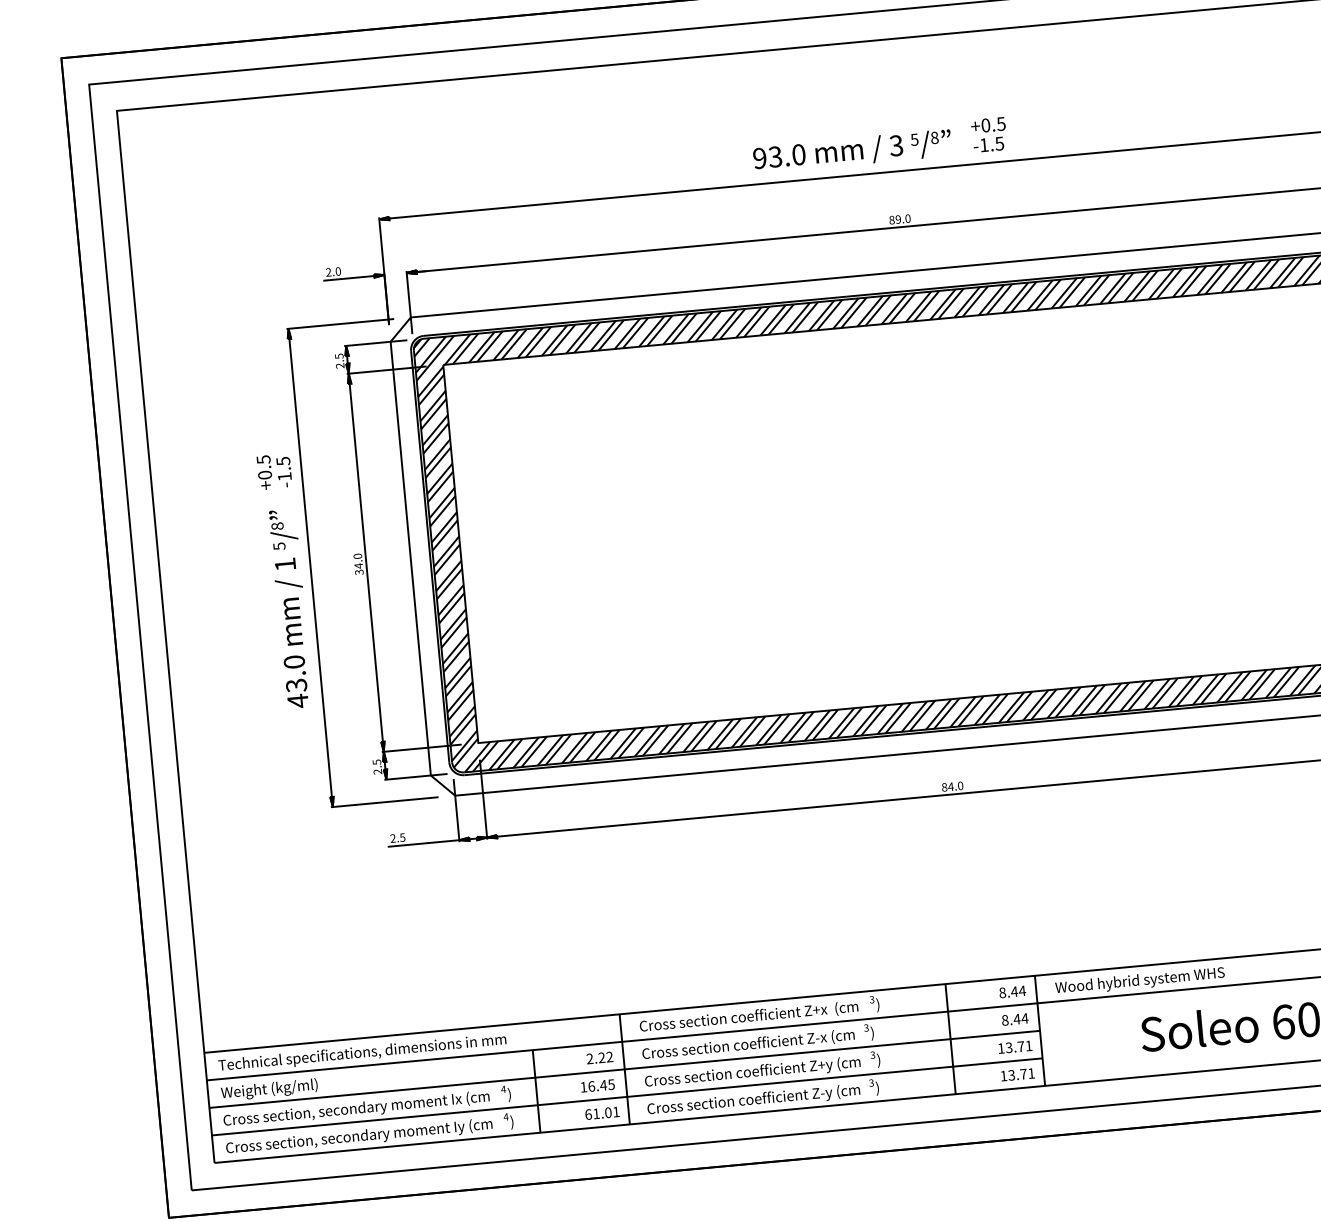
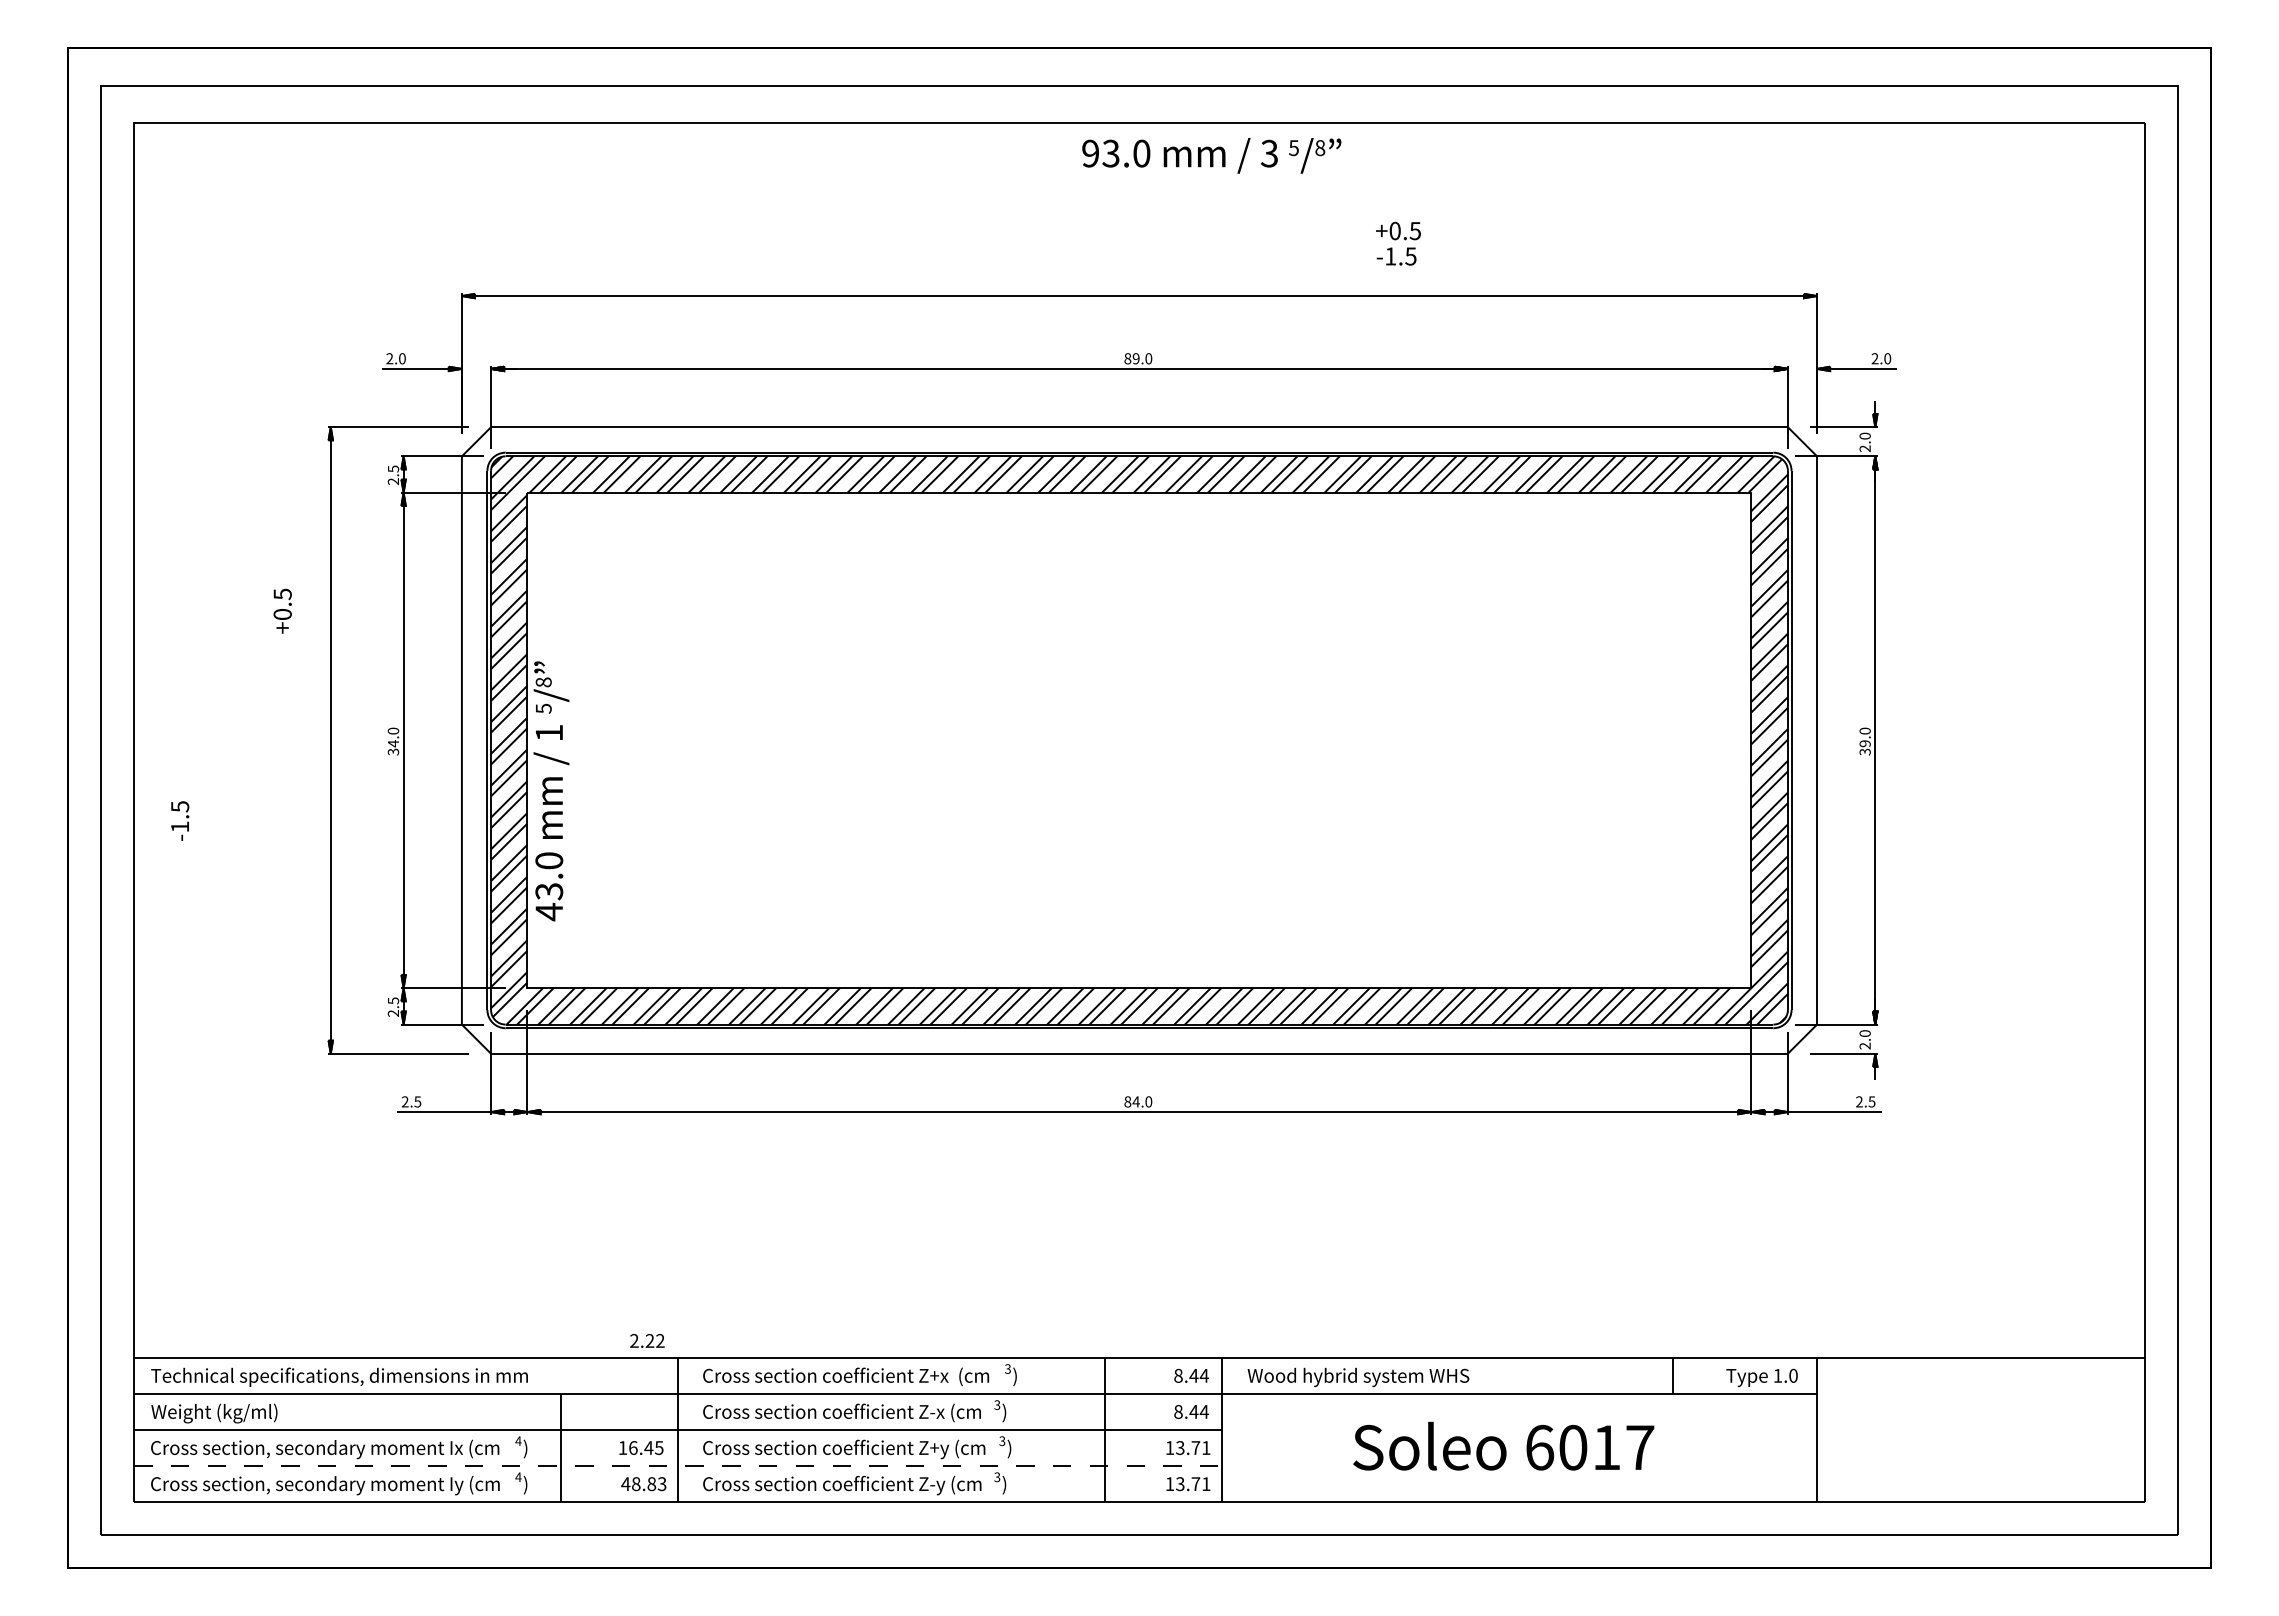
text: (989, 134) -> (1398, 243), moved
text: (852, 151) -> (1211, 155), moved
text: (284, 471) -> (180, 820), moved
text: (291, 609) -> (551, 791), moved
text: (599, 1057) -> (647, 1340), moved
line: (627, 1096) -> (678, 1465), solid -> dashed
text: (602, 1113) -> (643, 1484), 61.01 -> 48.83

